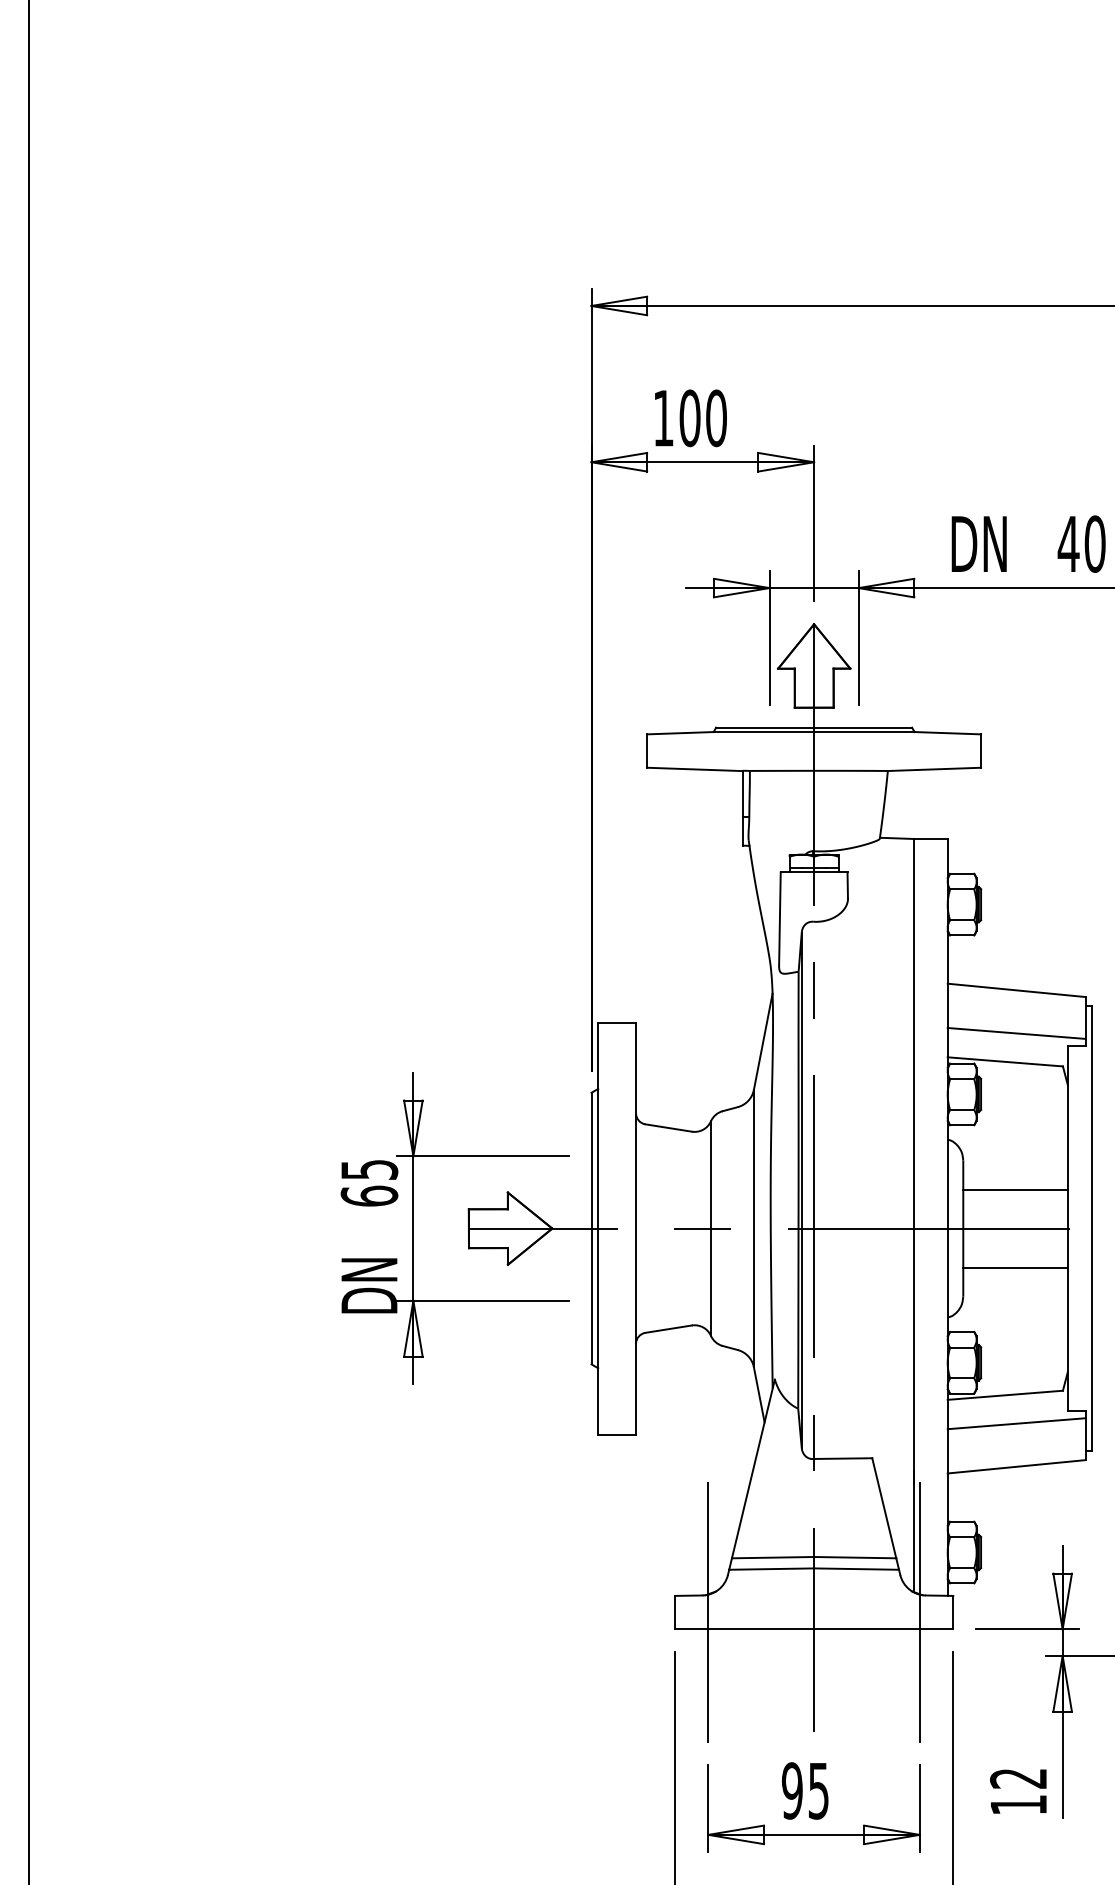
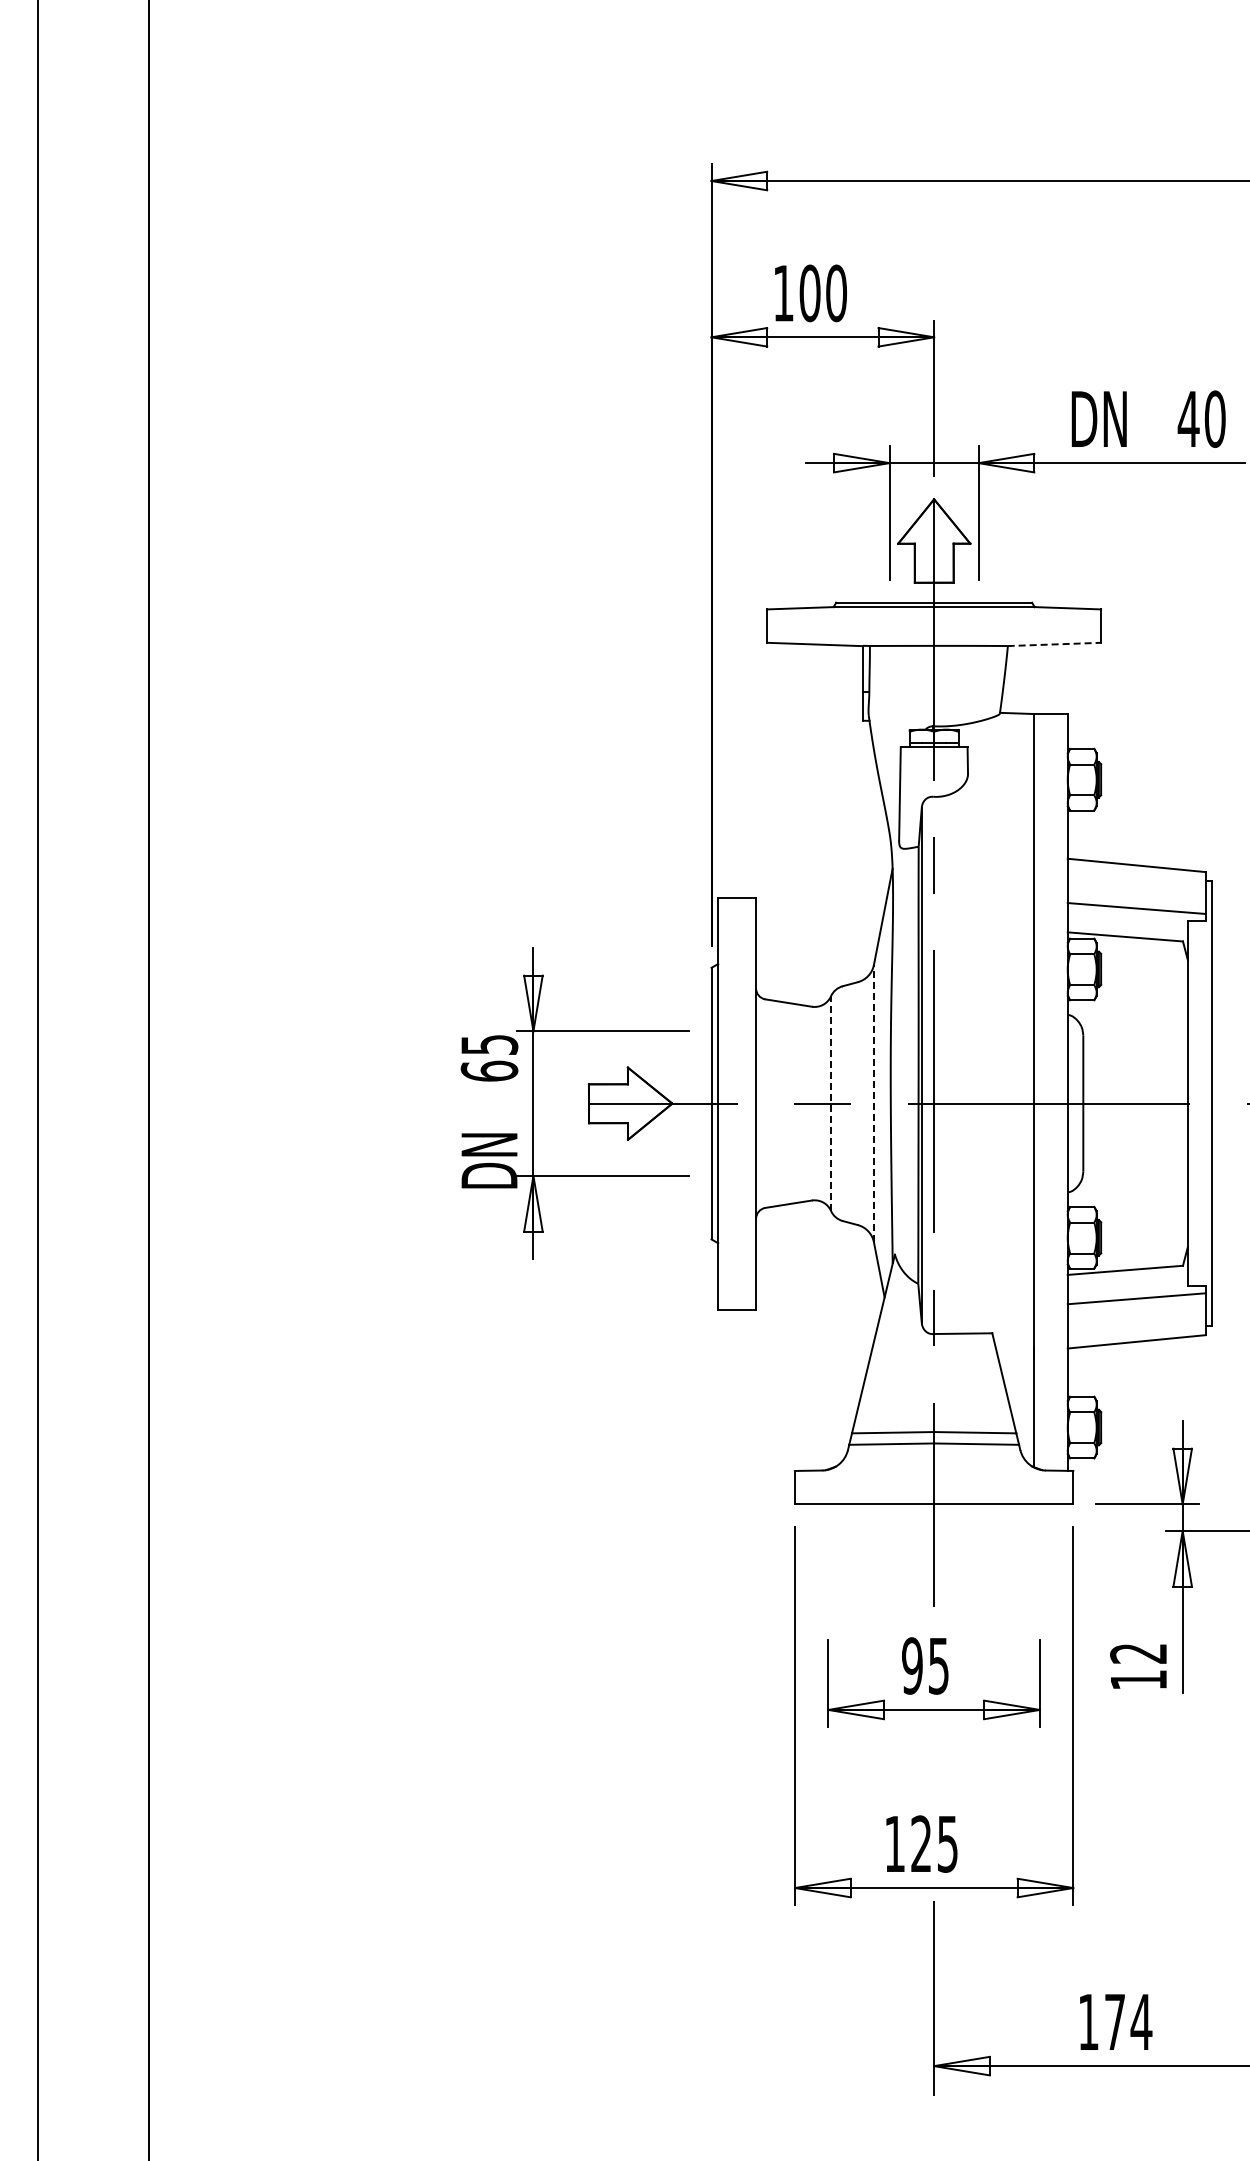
line: (934, 769) -> (1054, 644), solid -> dashed
line: (1015, 1189) -> (1135, 1064), removed
line: (711, 1228) -> (831, 1103), solid -> dashed
line: (753, 1228) -> (873, 1103), solid -> dashed
line: (1015, 1267) -> (1135, 1142), removed
line: (708, 1611) -> (828, 1486), removed
line: (919, 1611) -> (1039, 1486), removed

